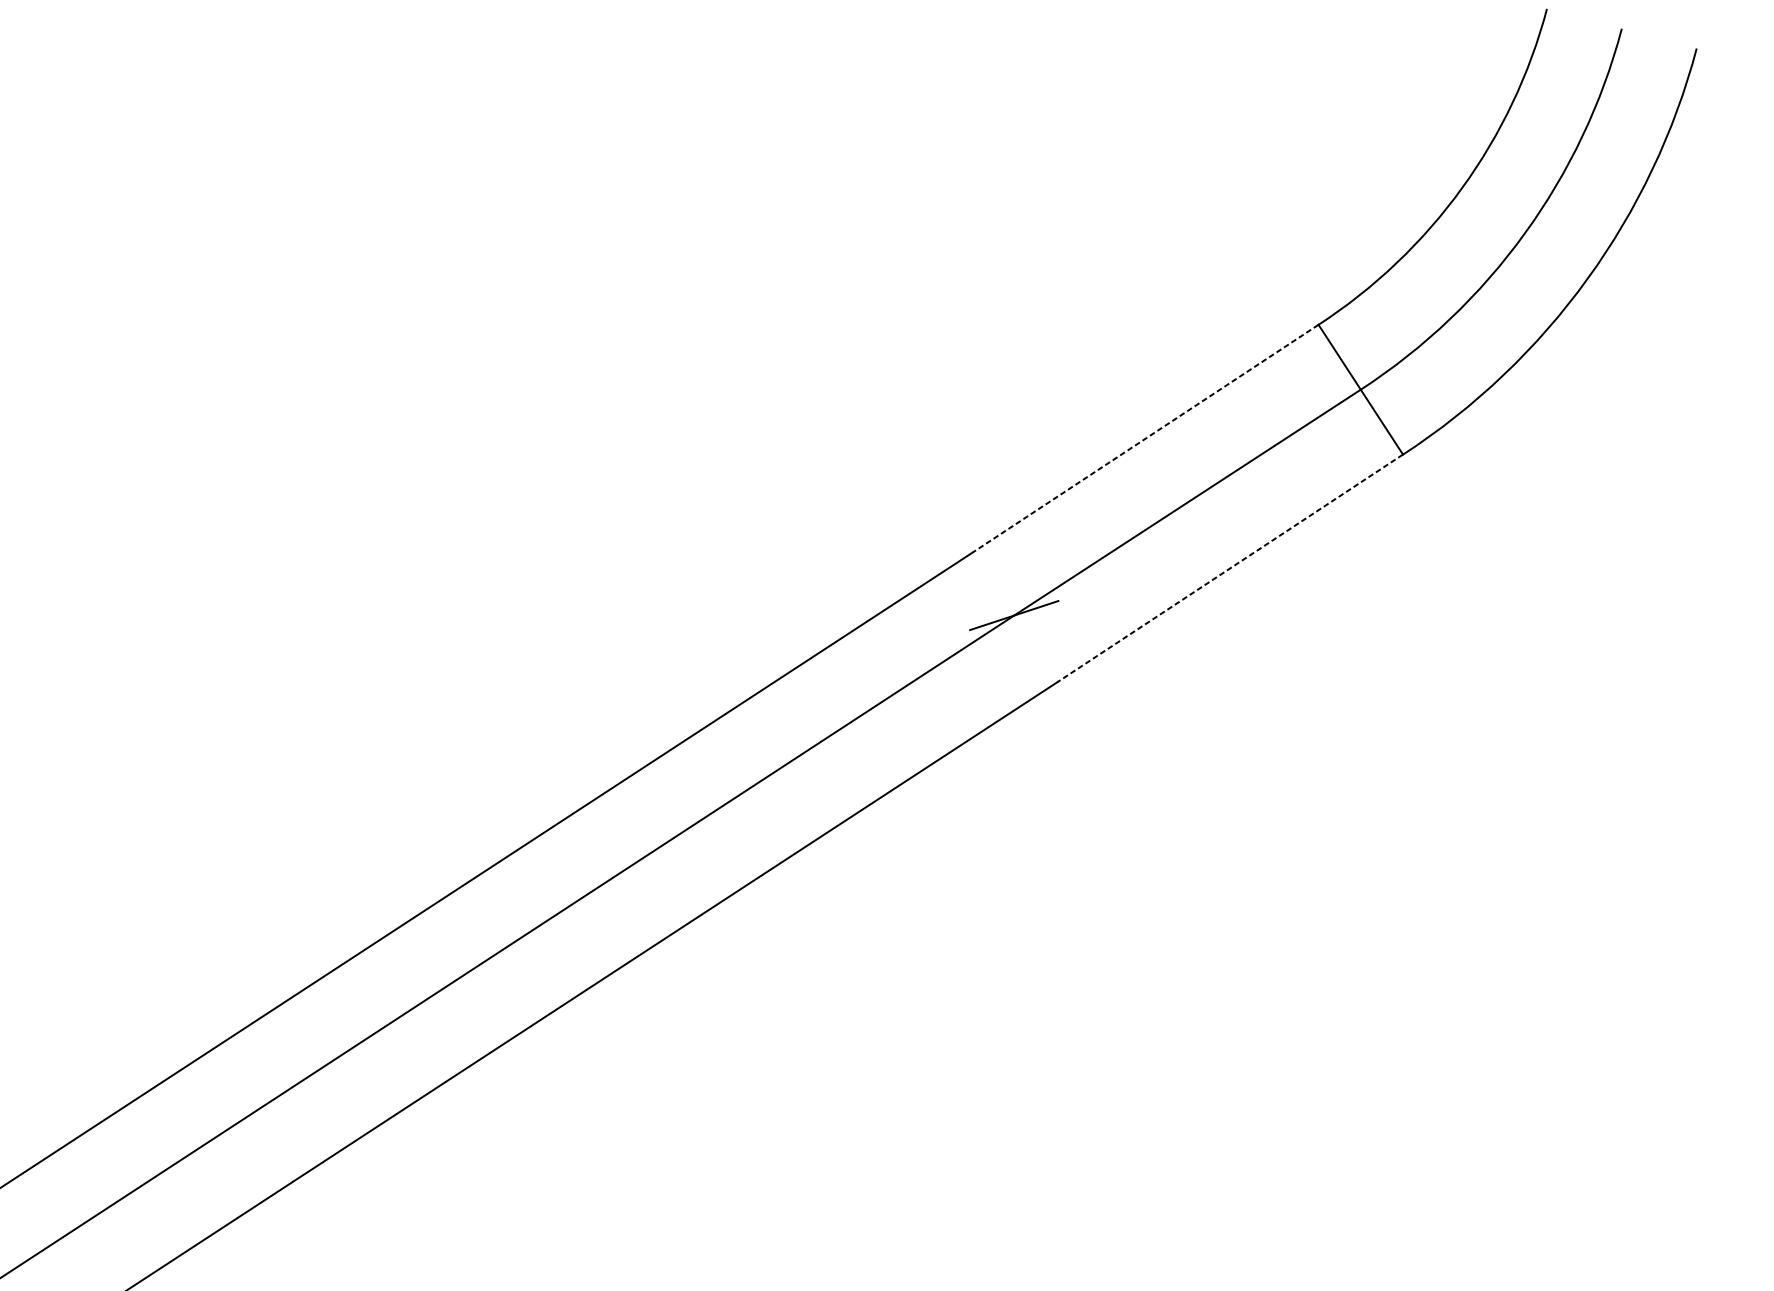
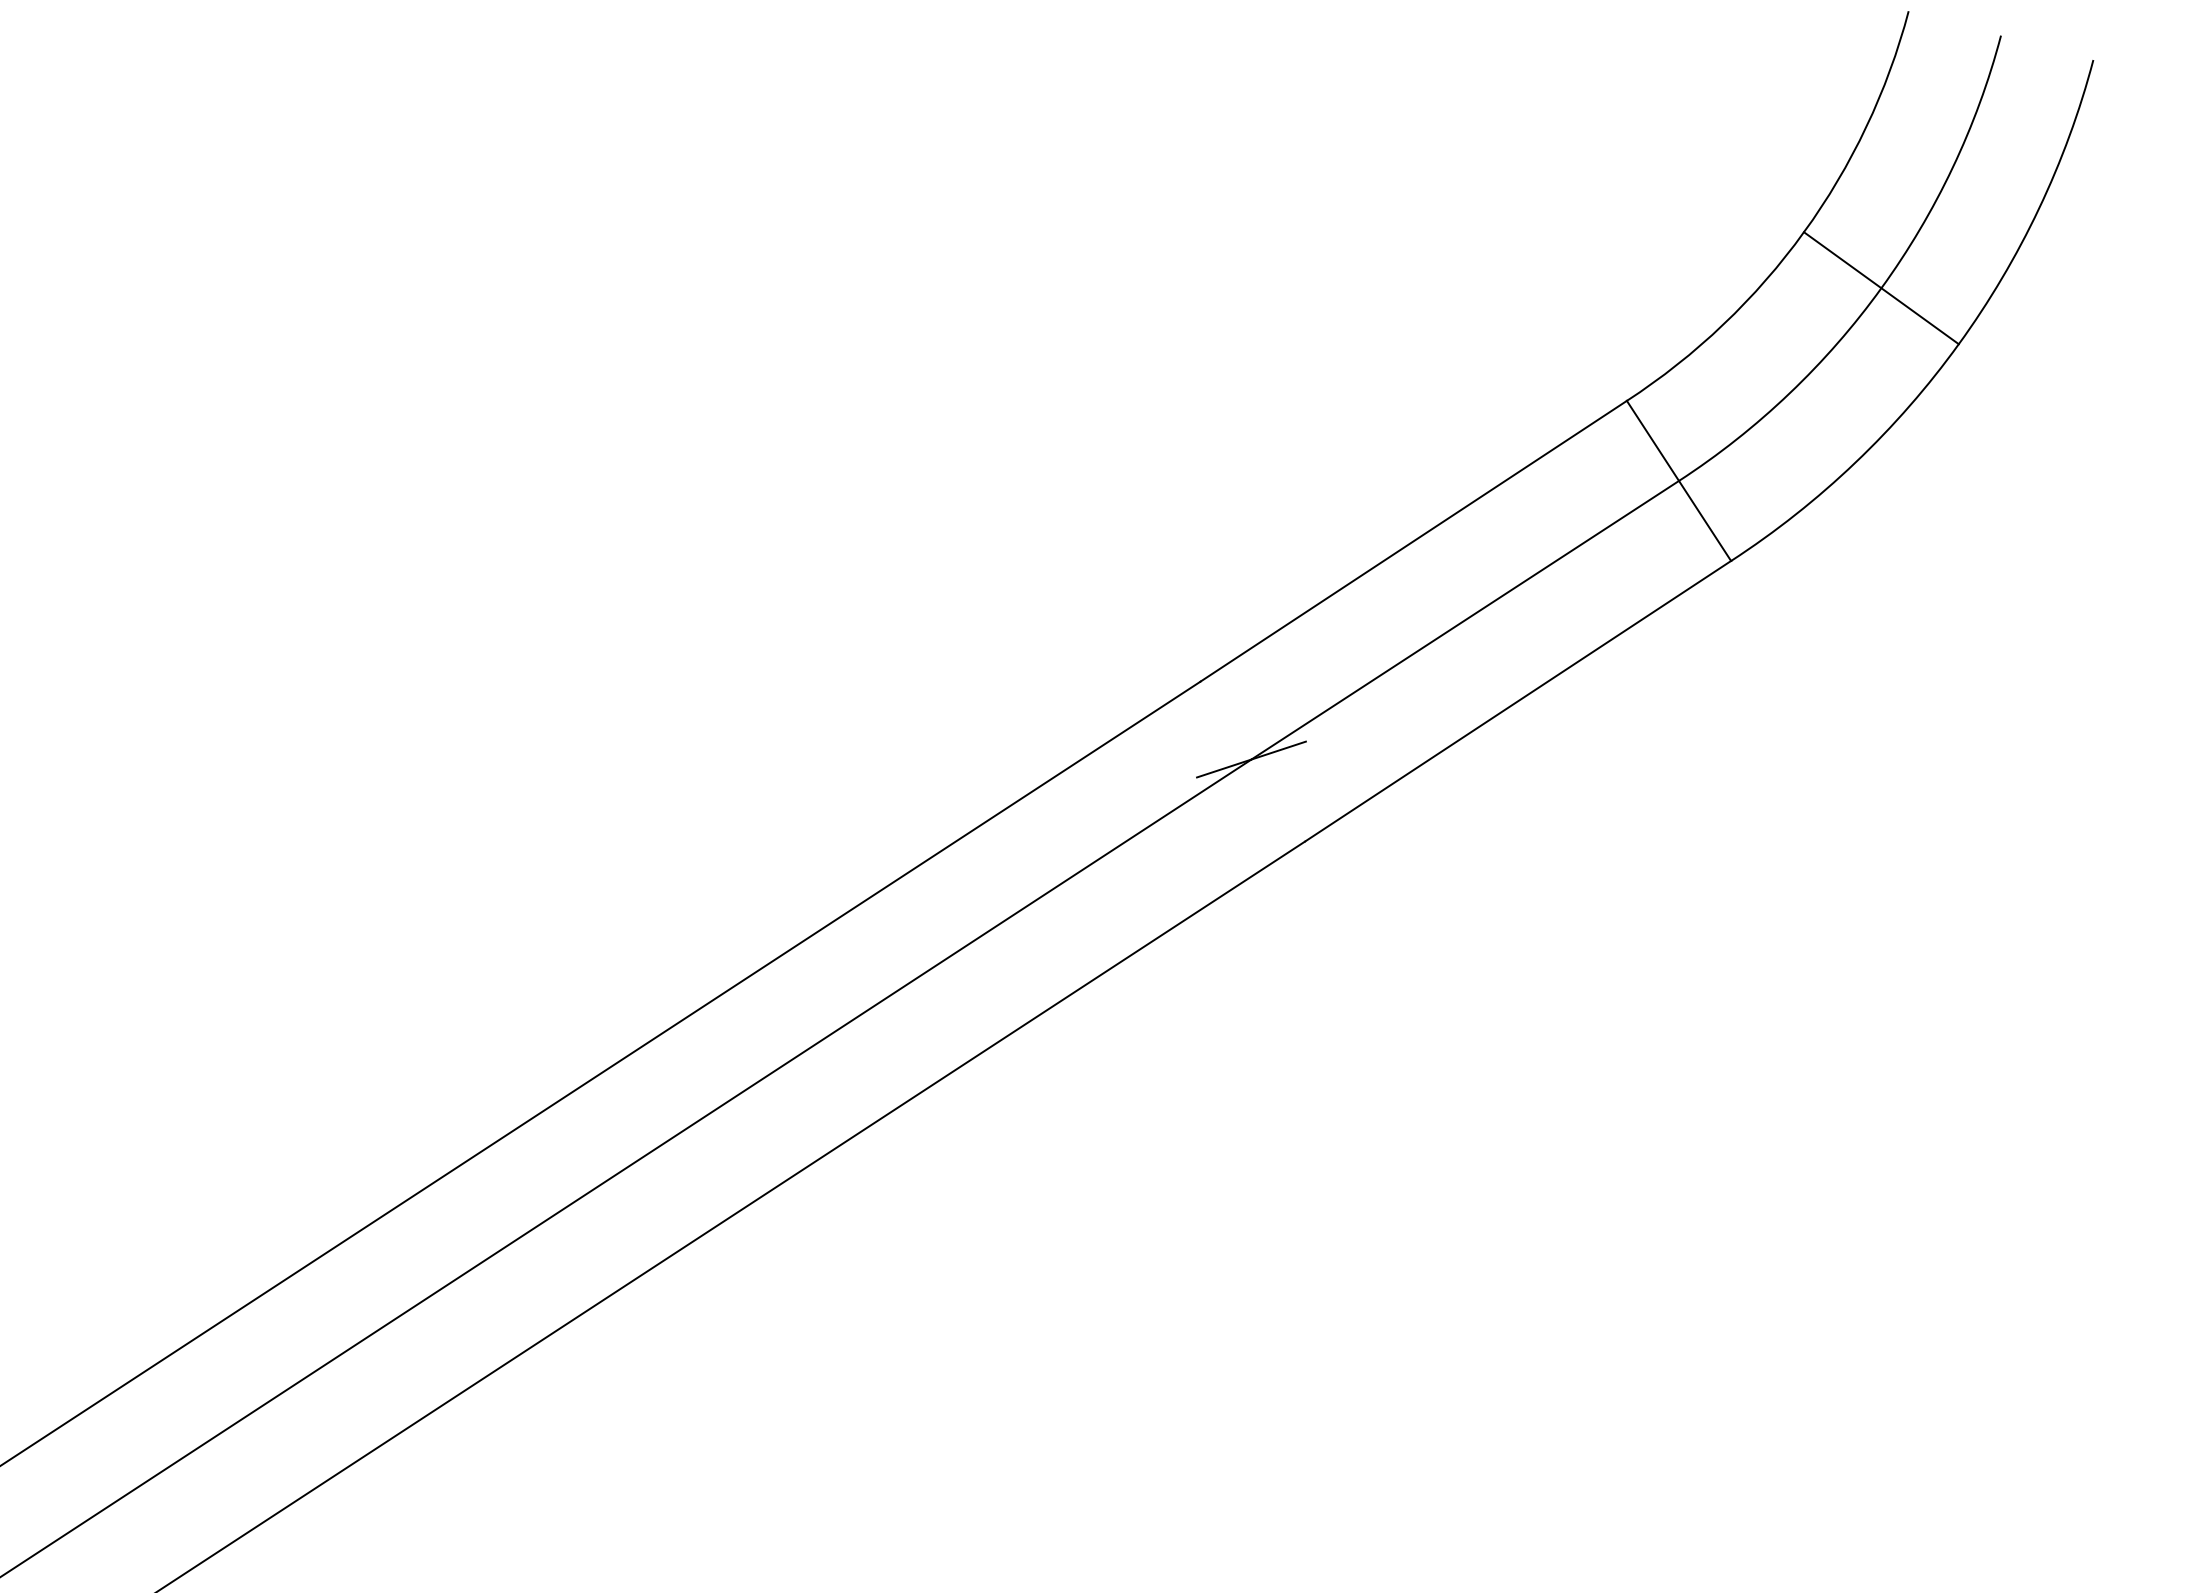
line: (1524, 233) -> (1881, 288), added
line: (1145, 438) -> (1413, 541), dashed -> solid
line: (1229, 568) -> (1517, 701), dashed -> solid

